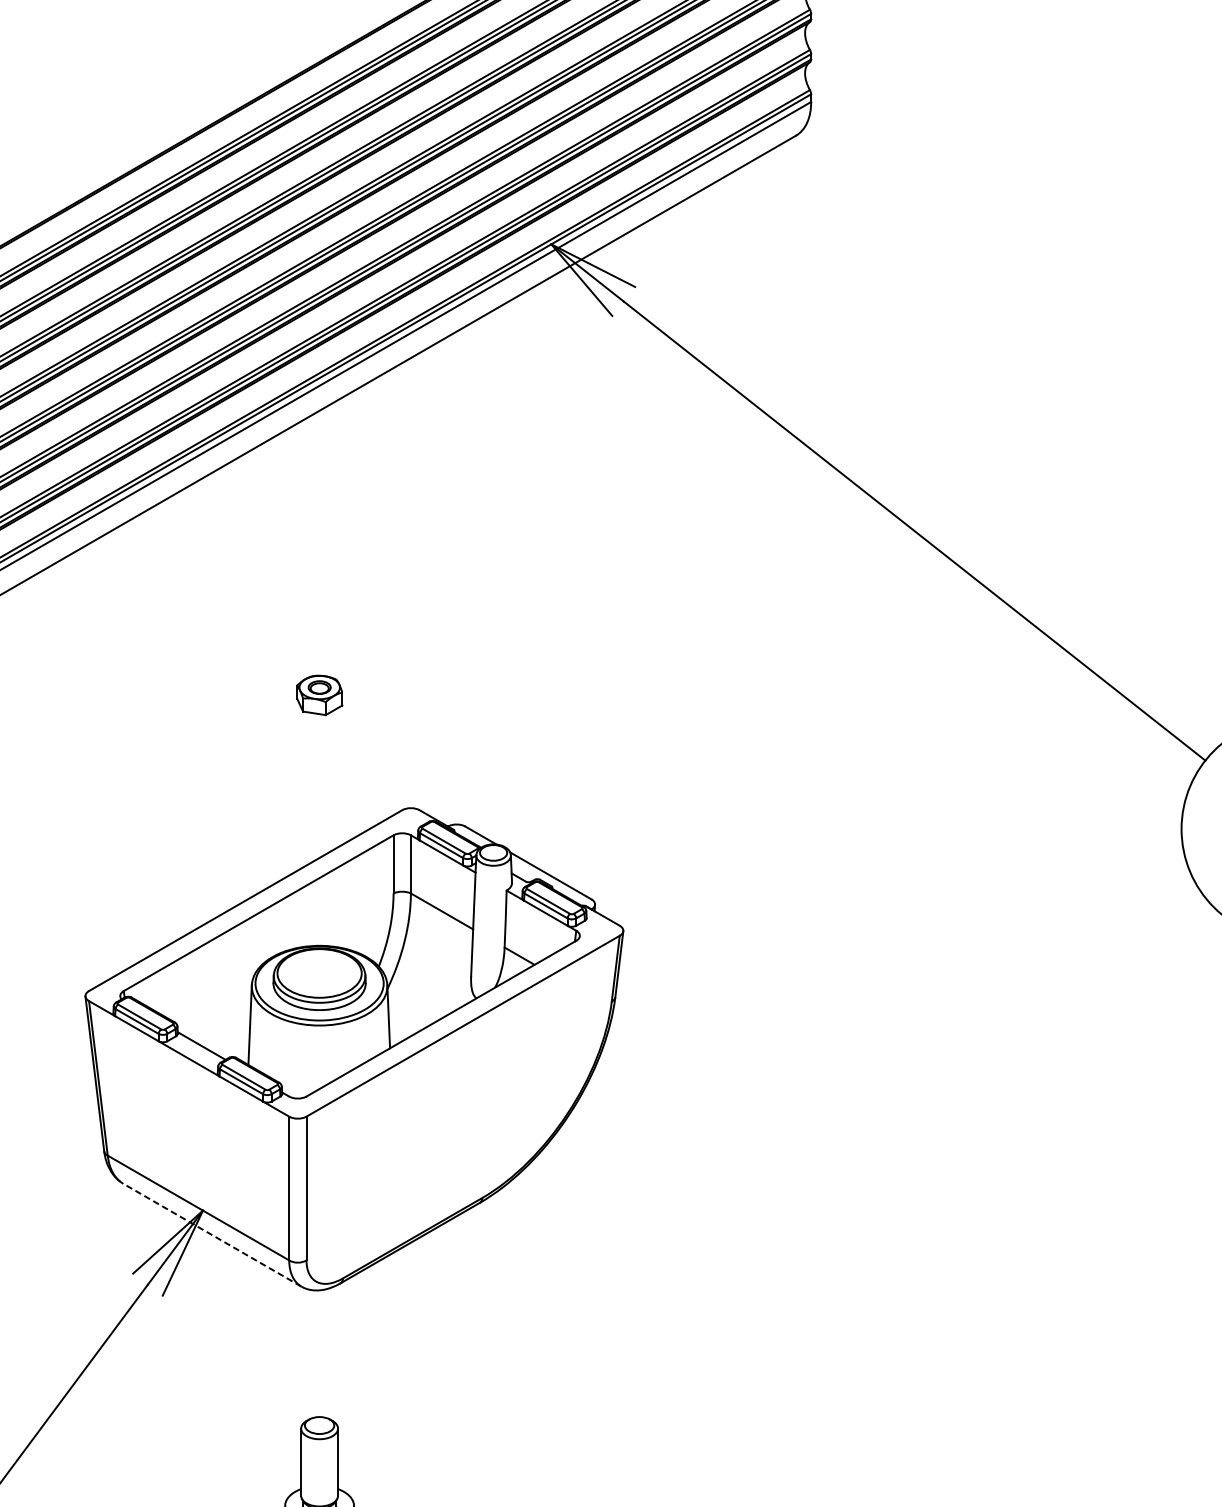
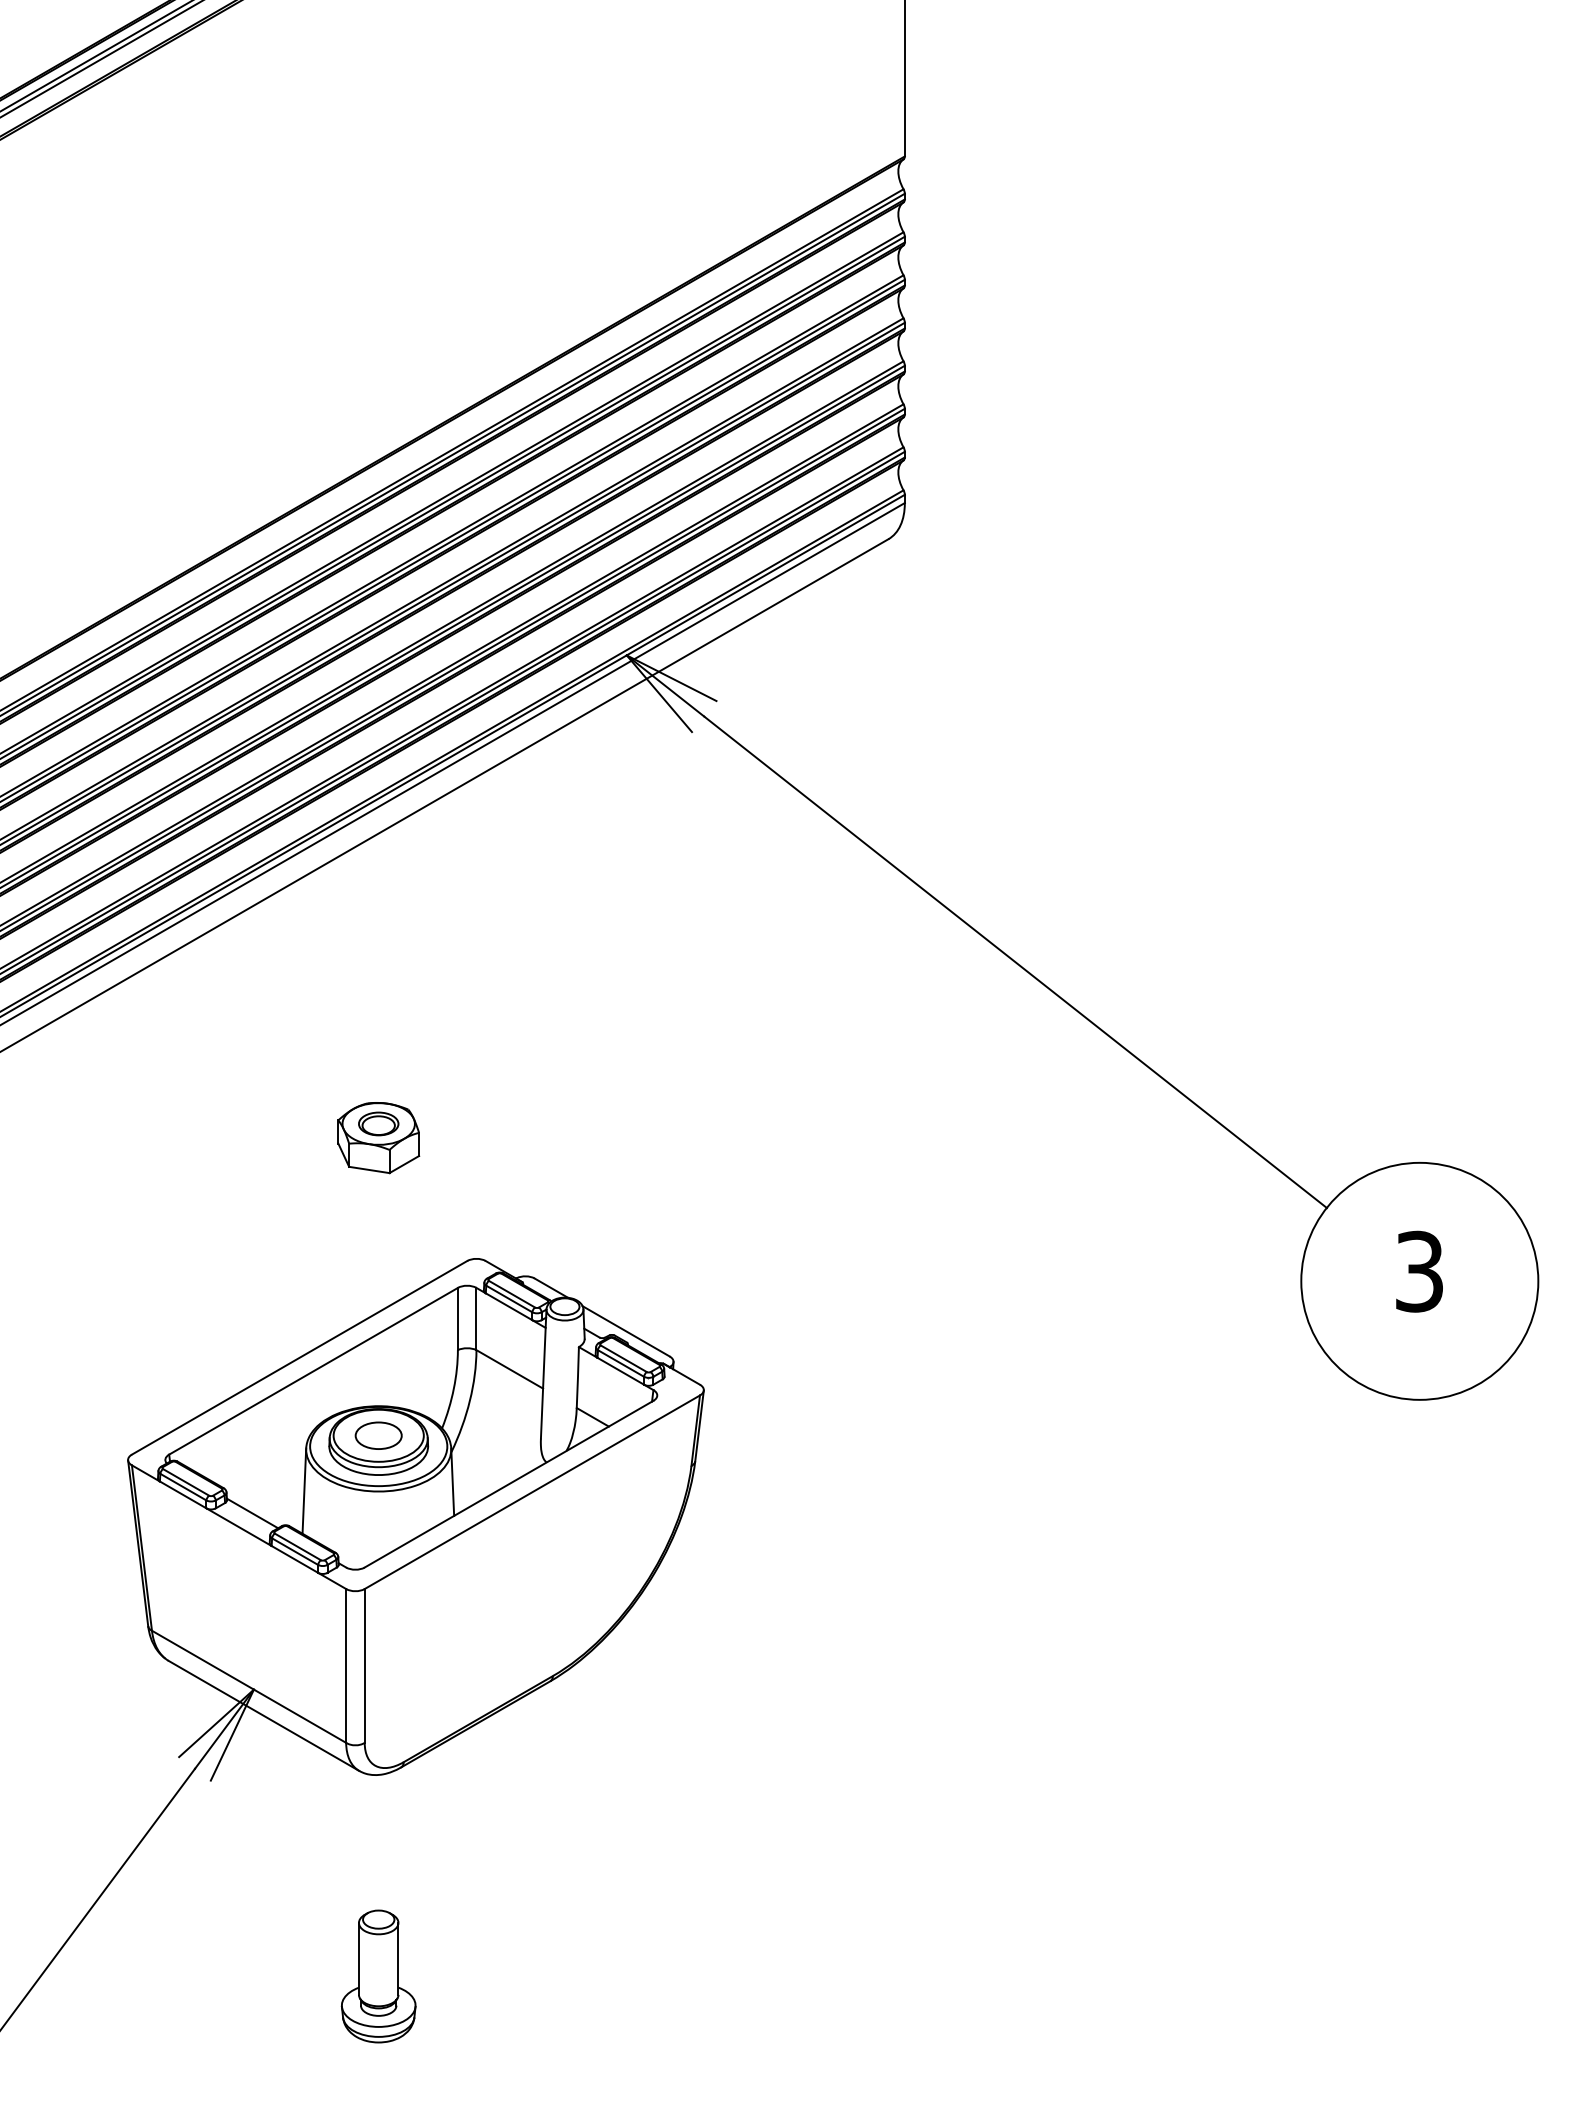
part: (319, 695) -> (378, 1138), size x1.67
part: (319, 973) -> (378, 1435), added
line: (211, 1234) -> (263, 1715), dashed -> solid

